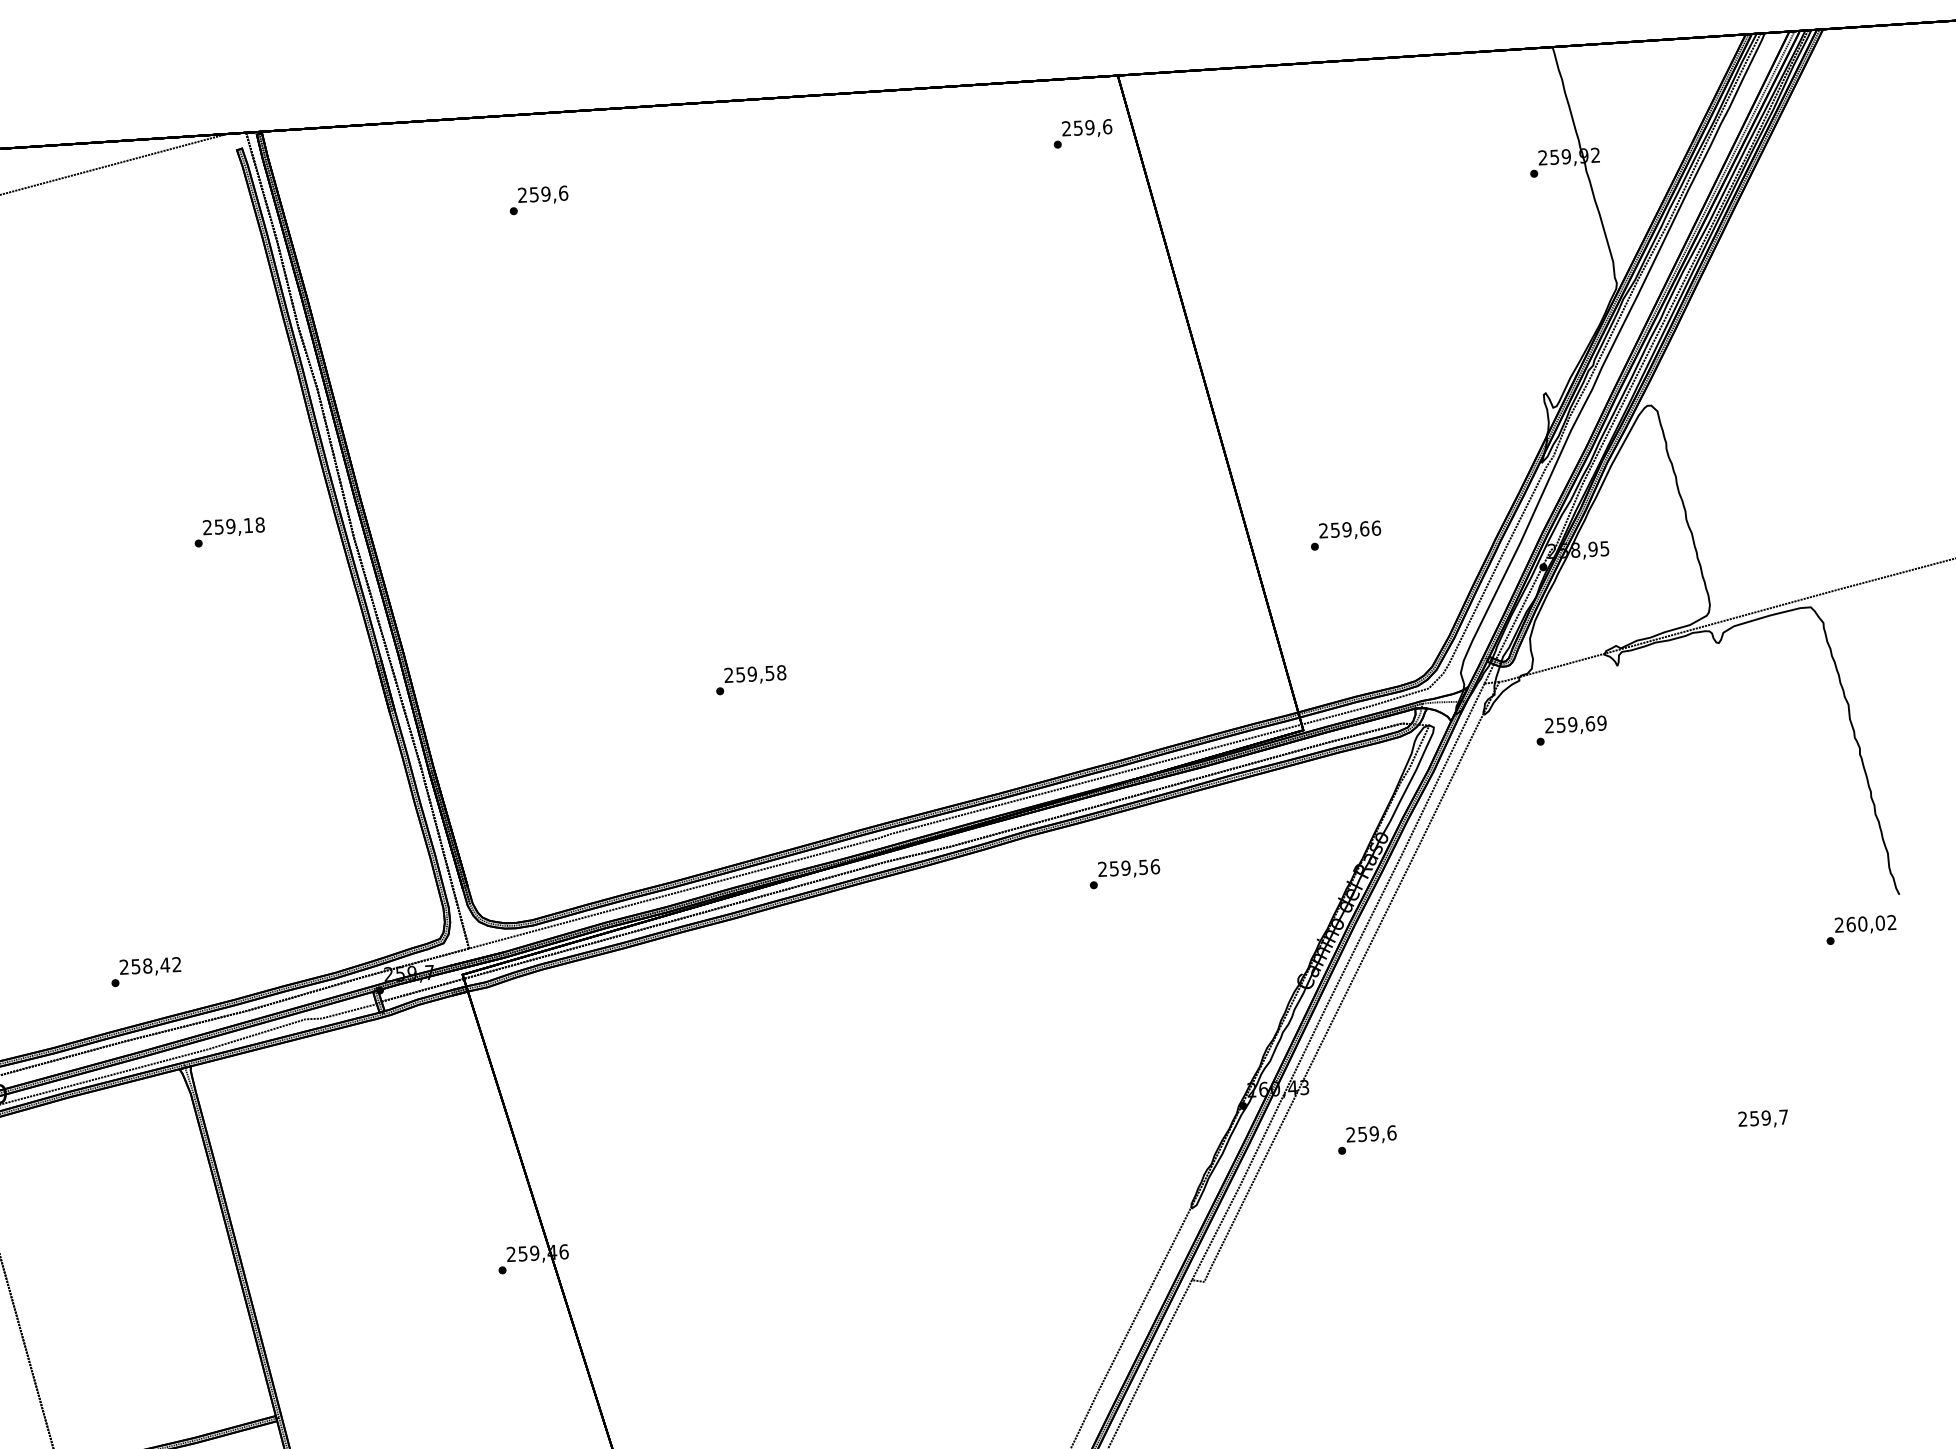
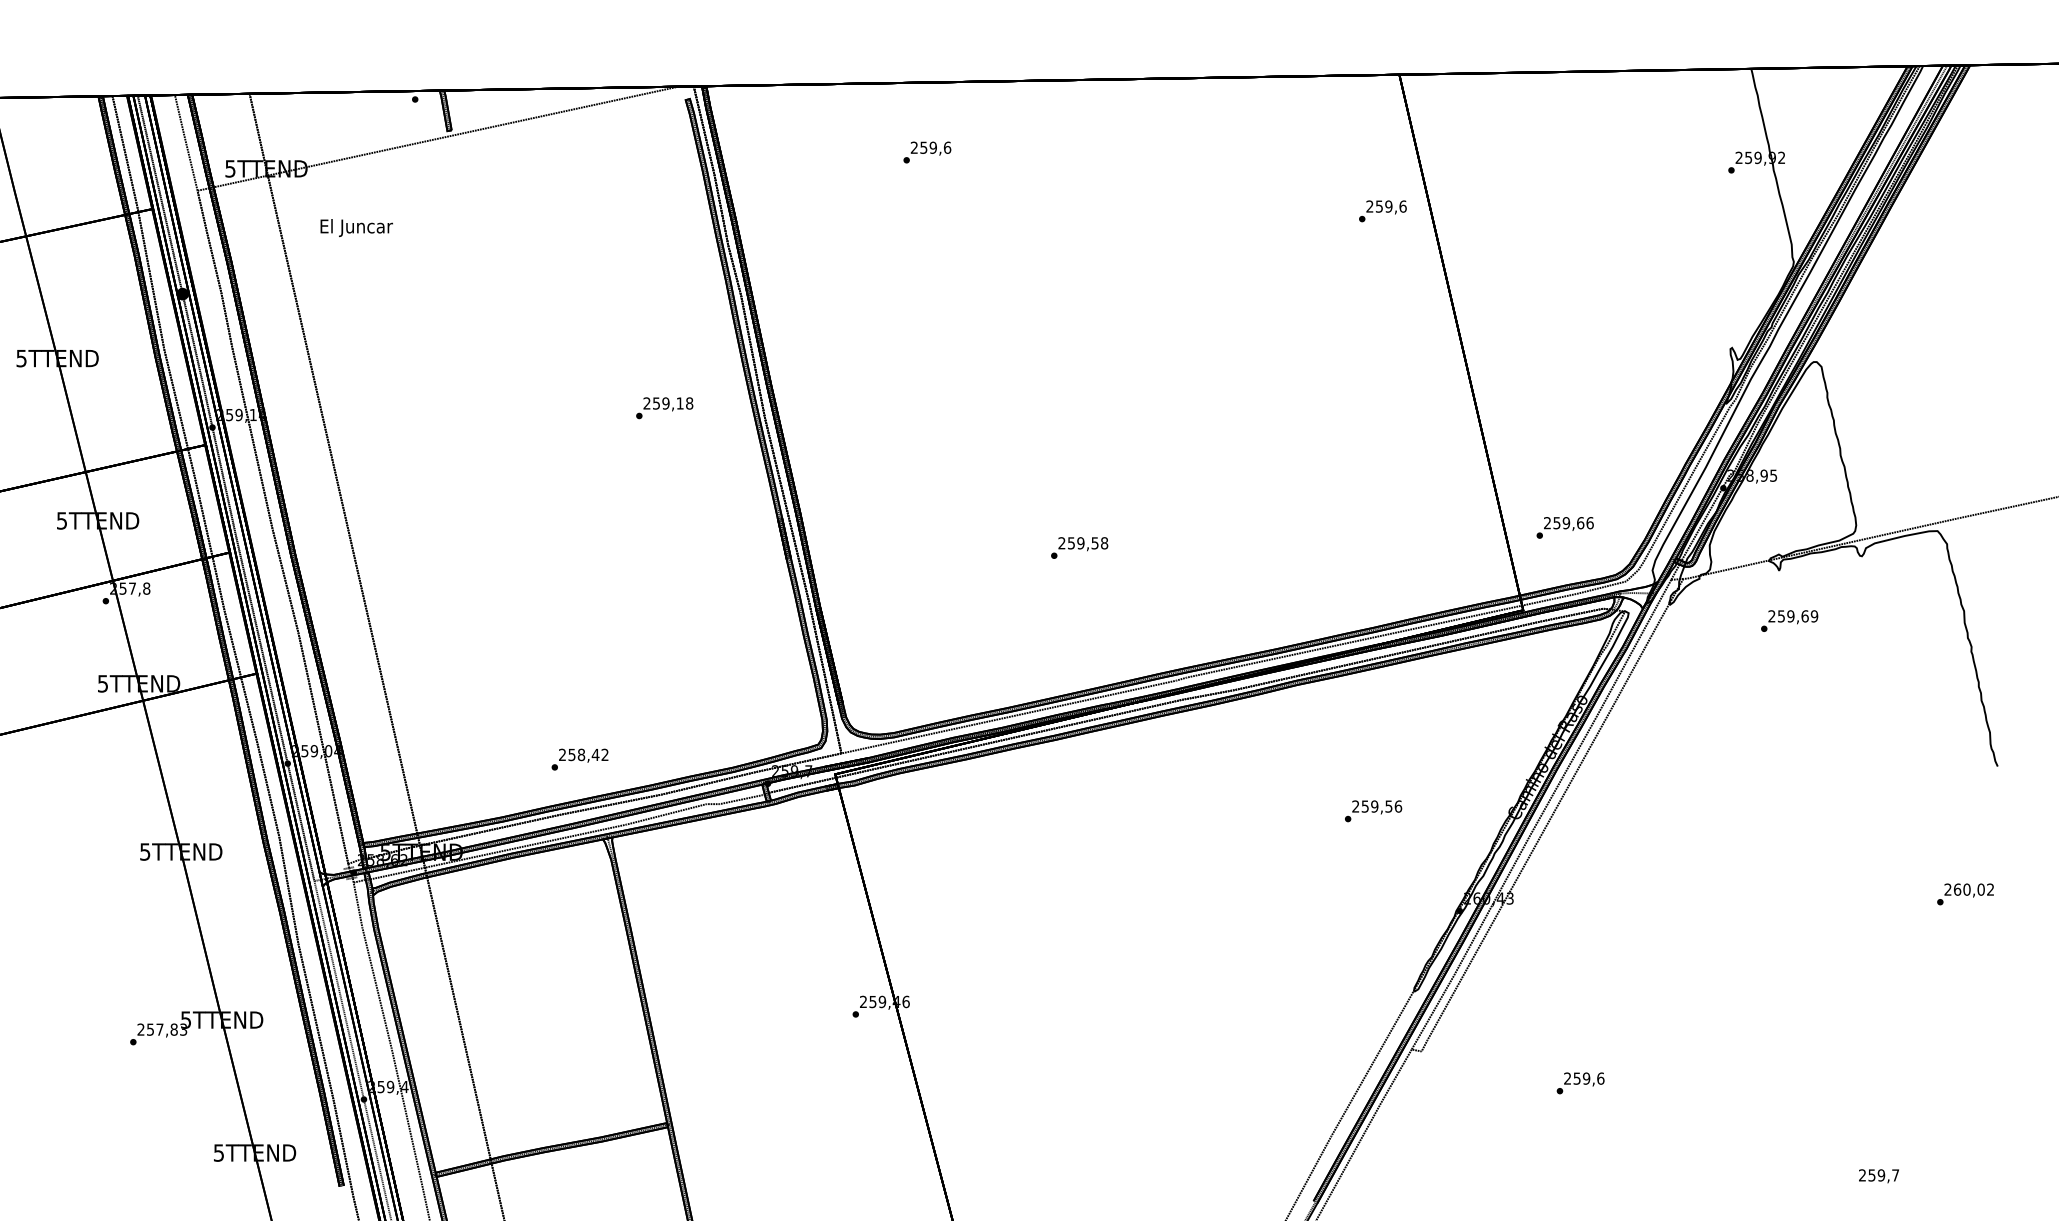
text: (1082, 134) -> (1382, 211), moved
text: (1344, 535) -> (1564, 527), moved
text: (1571, 729) -> (1789, 620), moved
text: (1124, 874) -> (1373, 811), moved
text: (1861, 930) -> (1965, 894), moved
text: (1762, 1119) -> (1878, 1176), moved
text: (1367, 1140) -> (1580, 1083), moved

